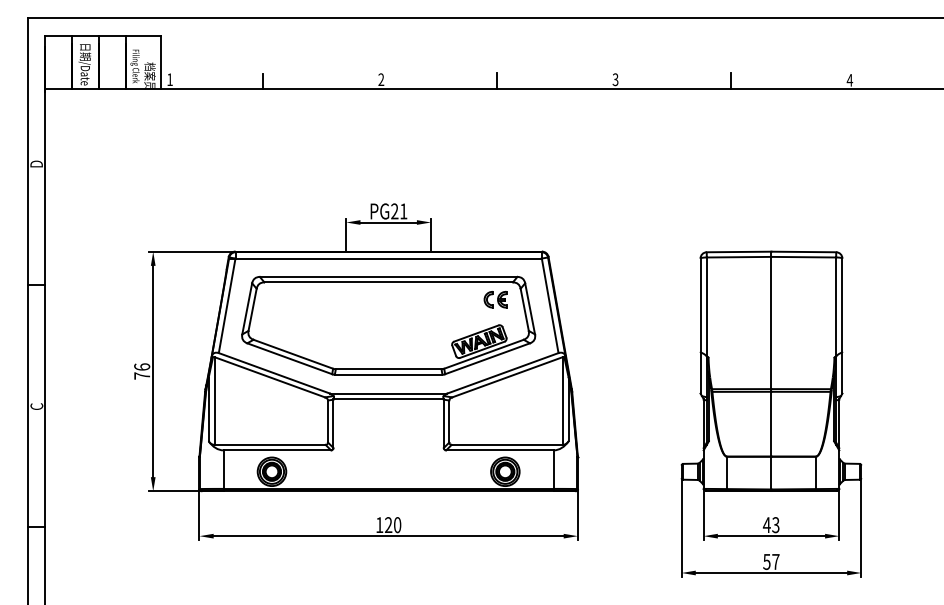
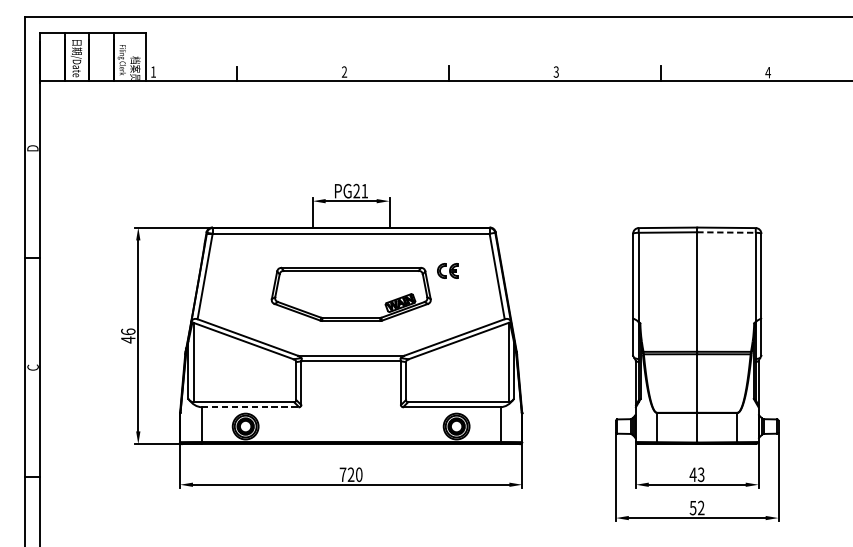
line: (804, 257) -> (727, 232), solid -> dashed
part: (388, 325) -> (351, 294), size x0.6
text: (141, 376) -> (127, 340), 76 -> 46
line: (277, 450) -> (250, 407), solid -> dashed
text: (379, 524) -> (342, 474), 120 -> 720
text: (775, 561) -> (700, 507), 57 -> 52

